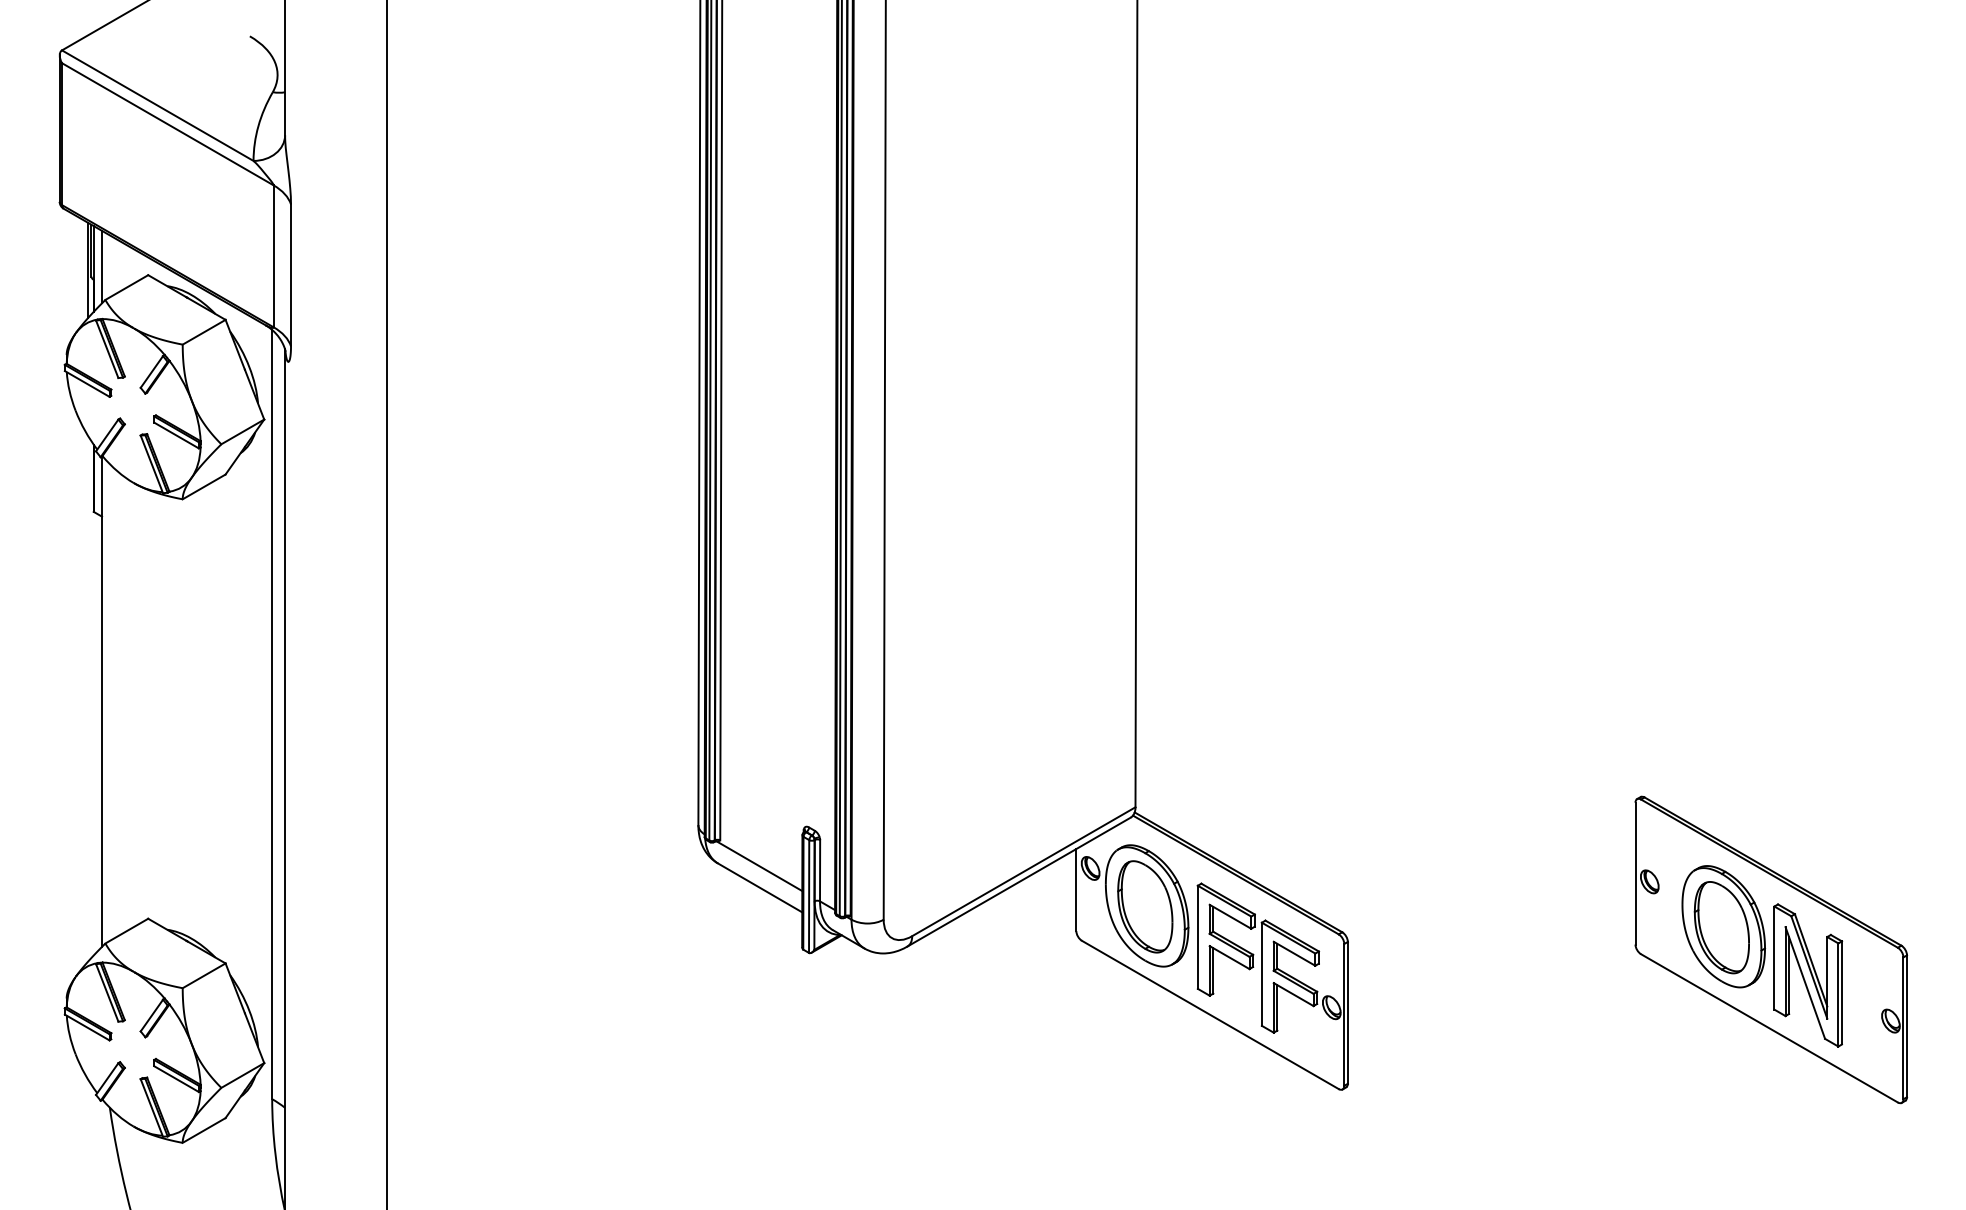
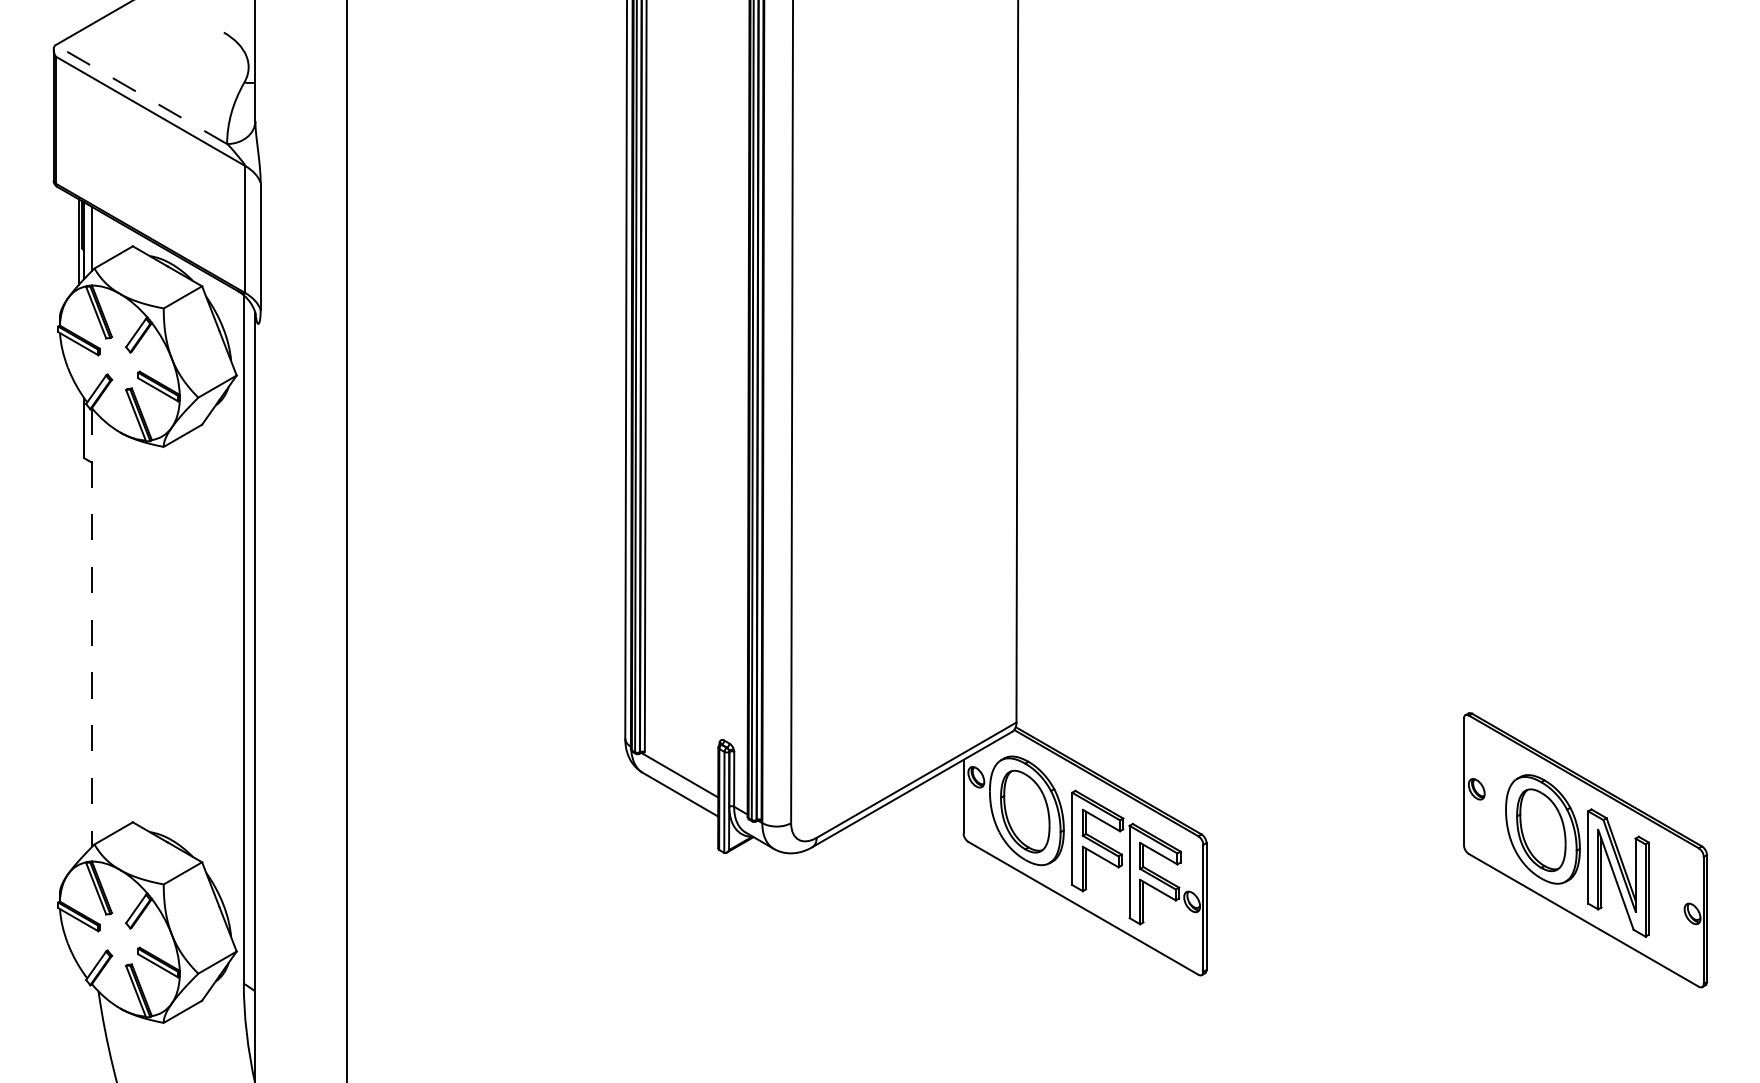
line: (157, 105) -> (141, 94), solid -> dashed
line: (102, 702) -> (91, 628), solid -> dashed

